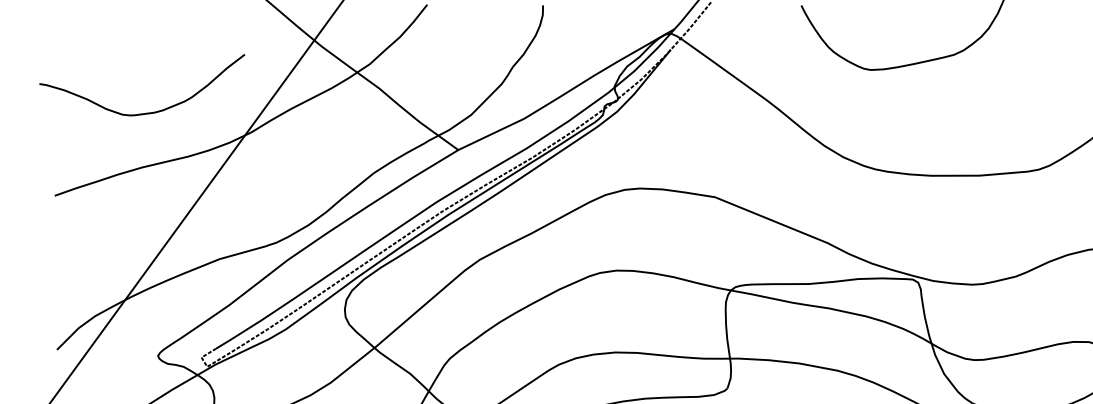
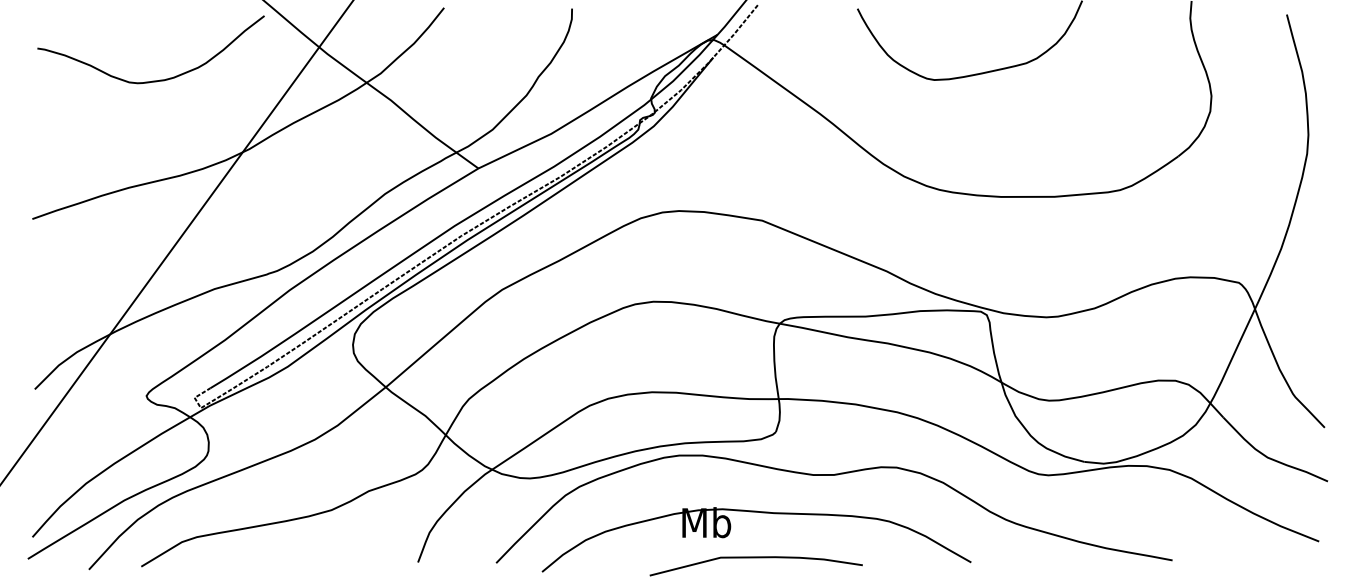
curve: (143, 112) -> (152, 80), moved

